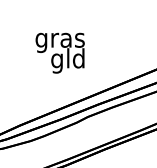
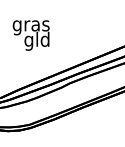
text: (59, 53) -> (30, 35), moved

